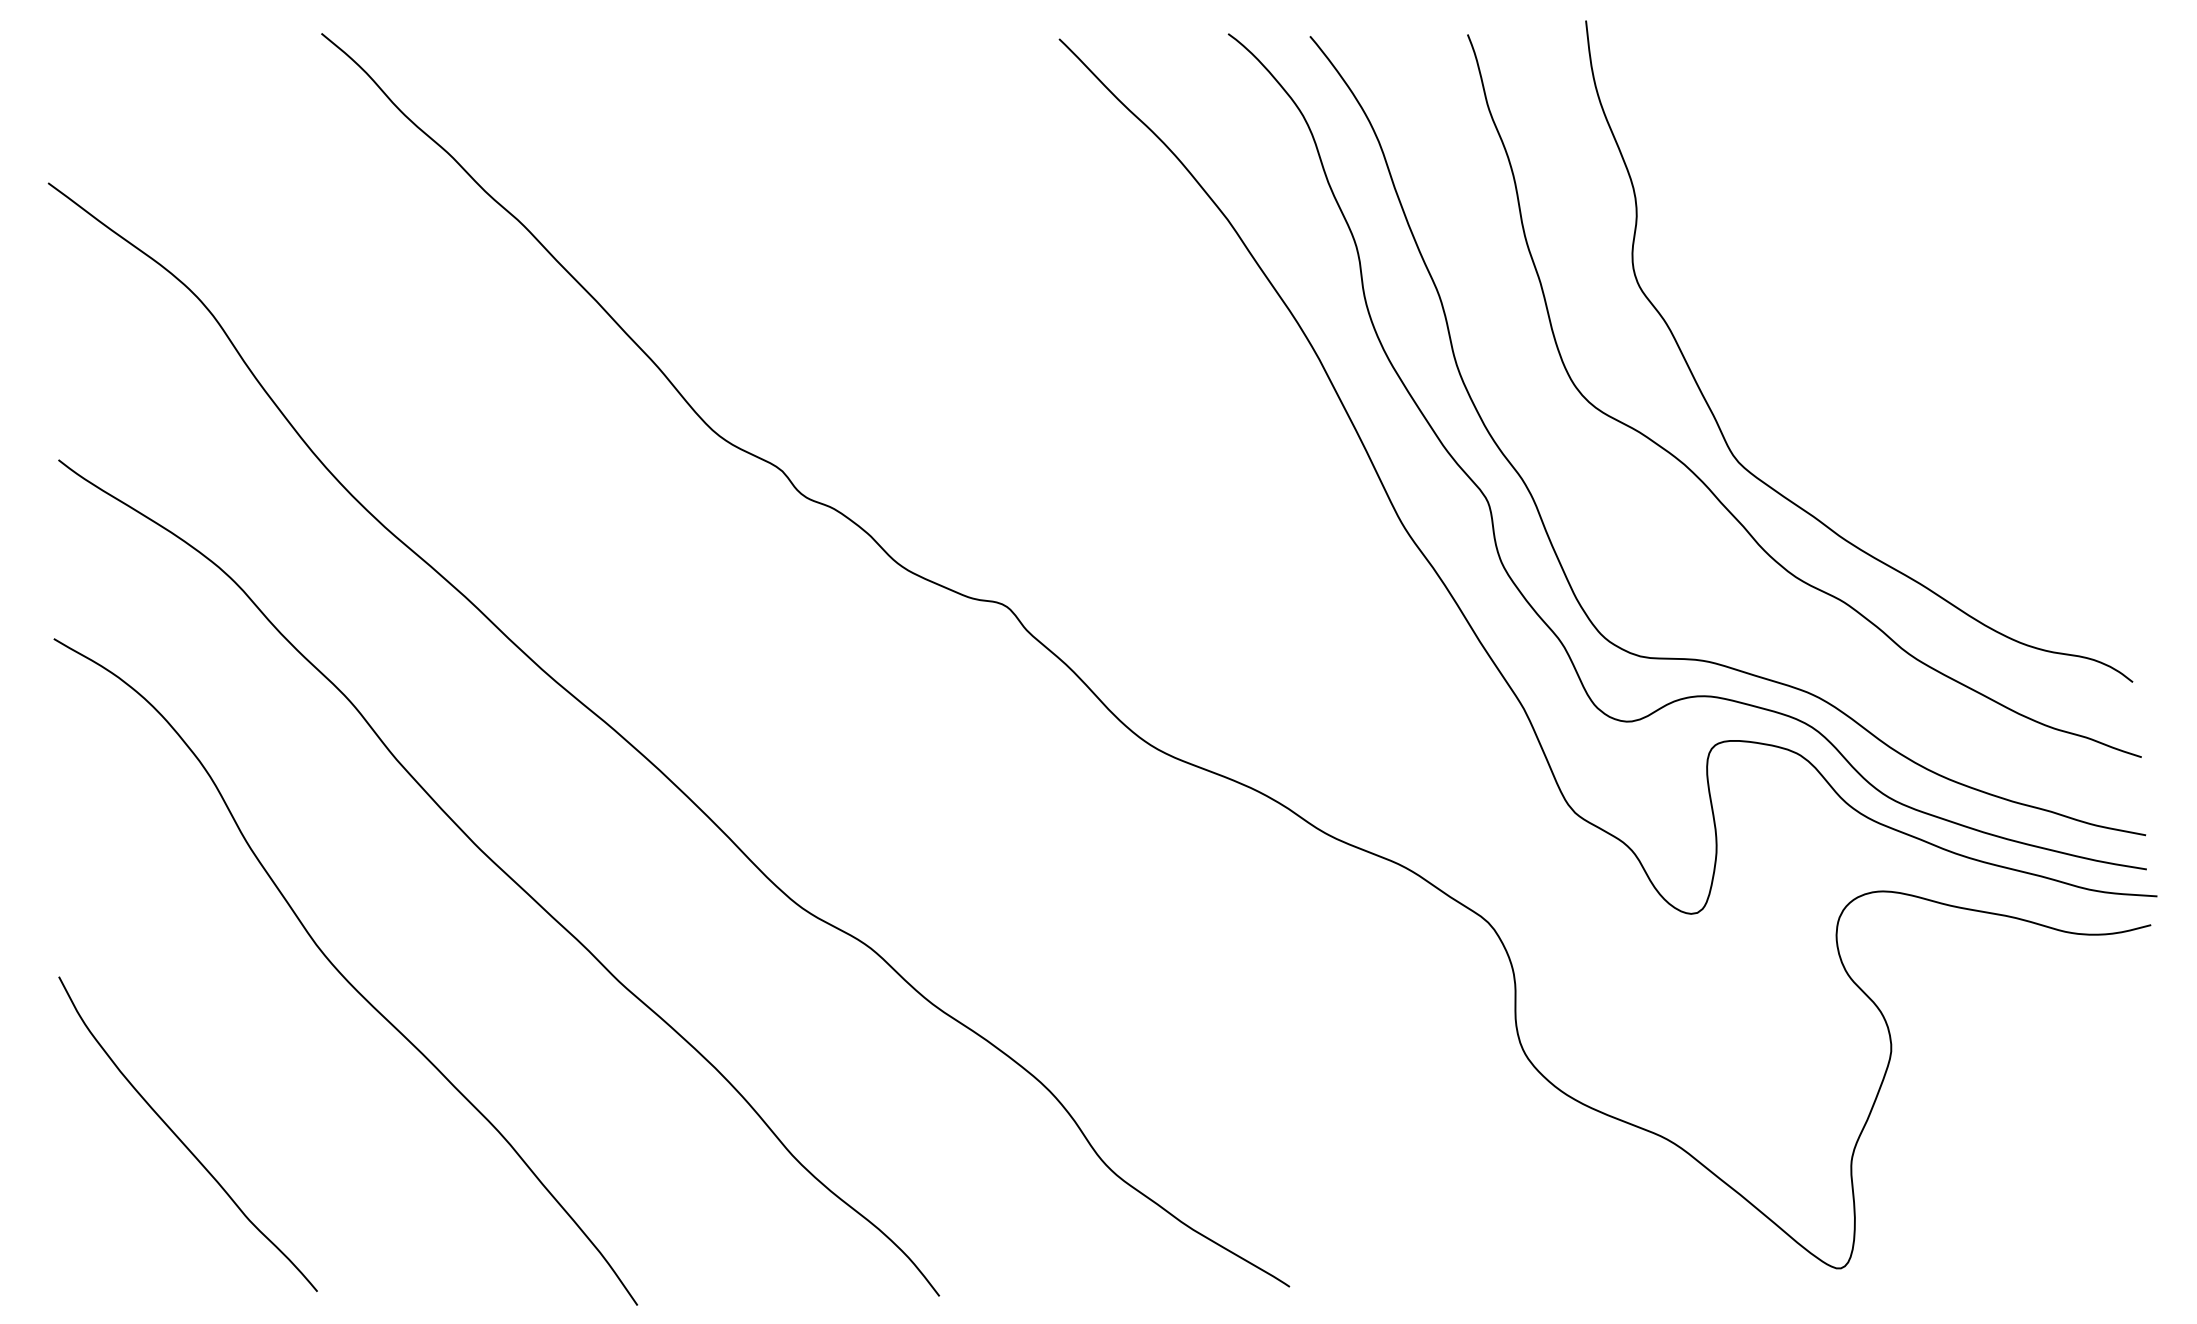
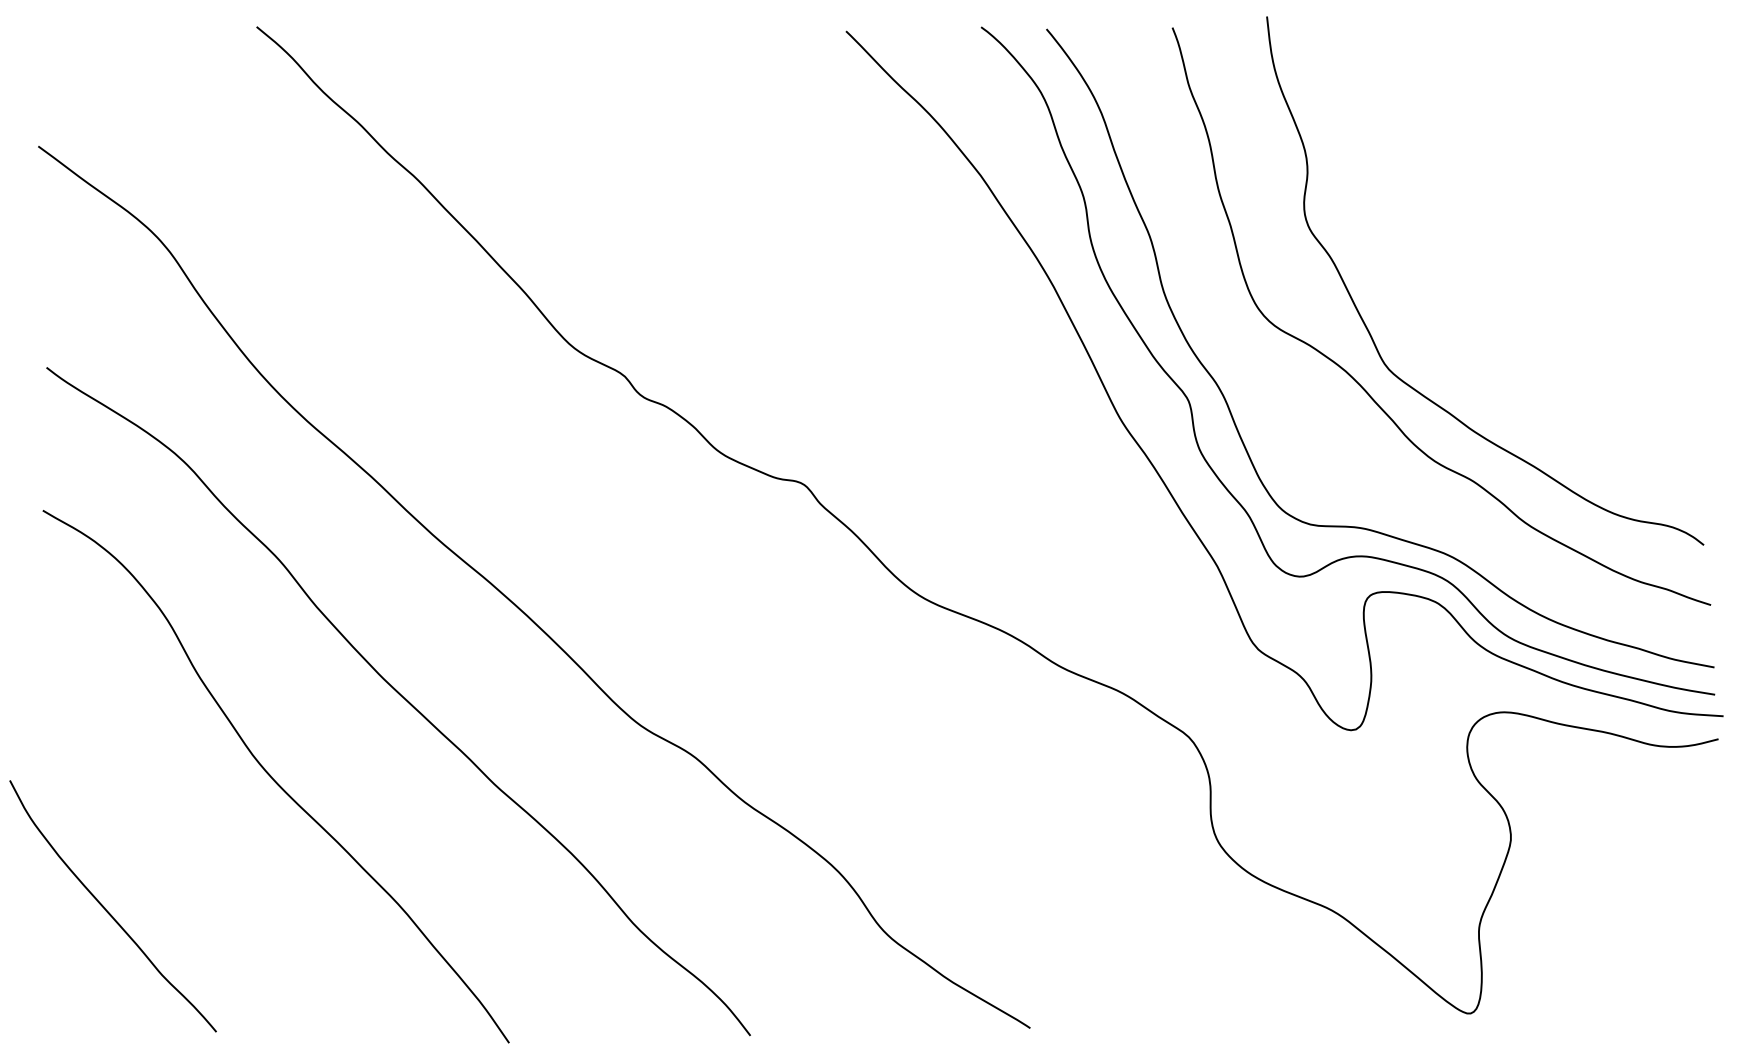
curve: (181, 1139) -> (107, 910), moved

